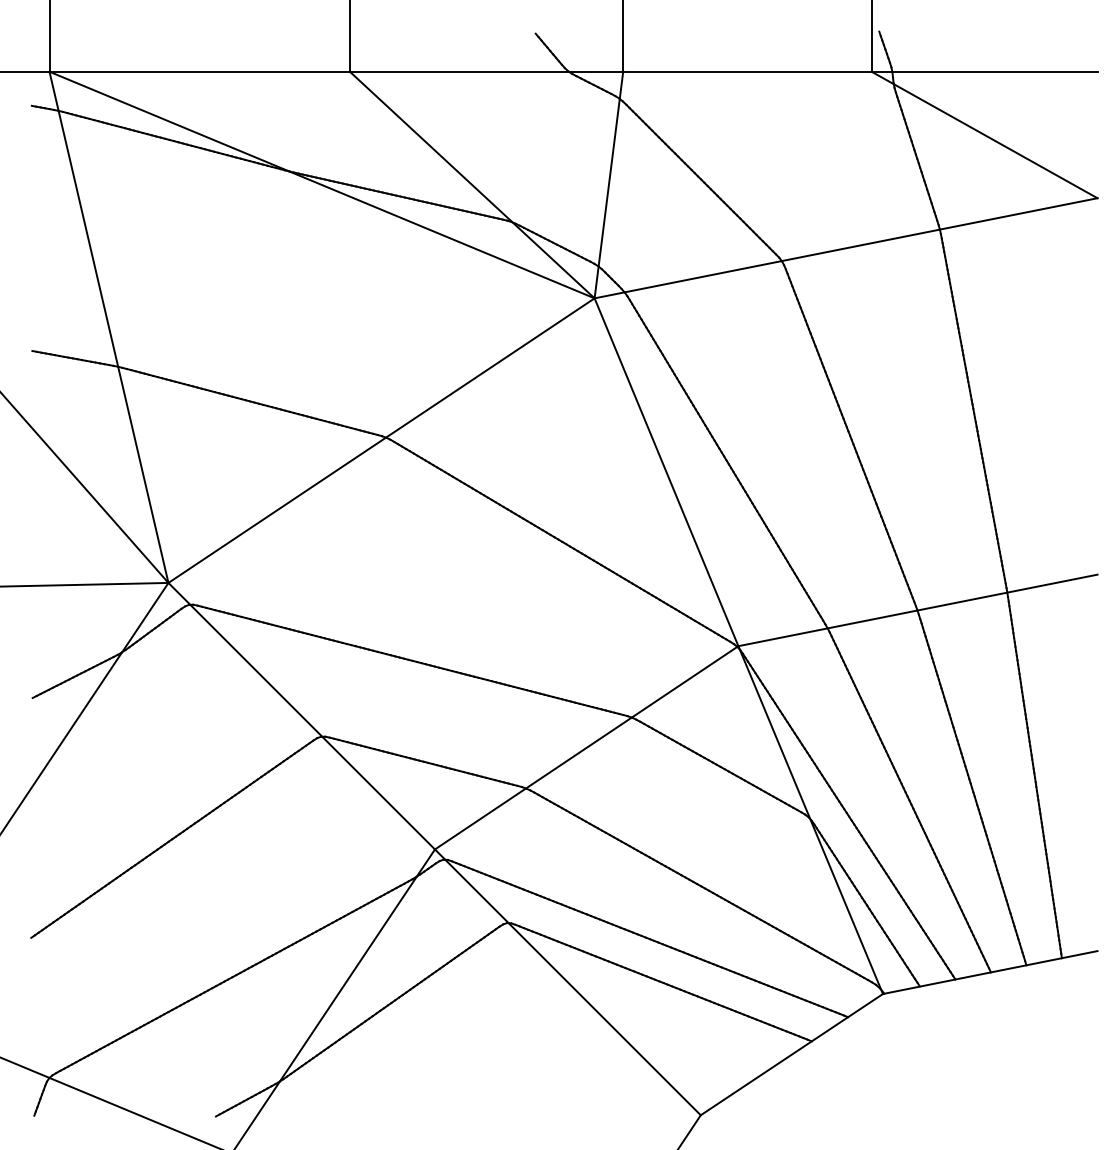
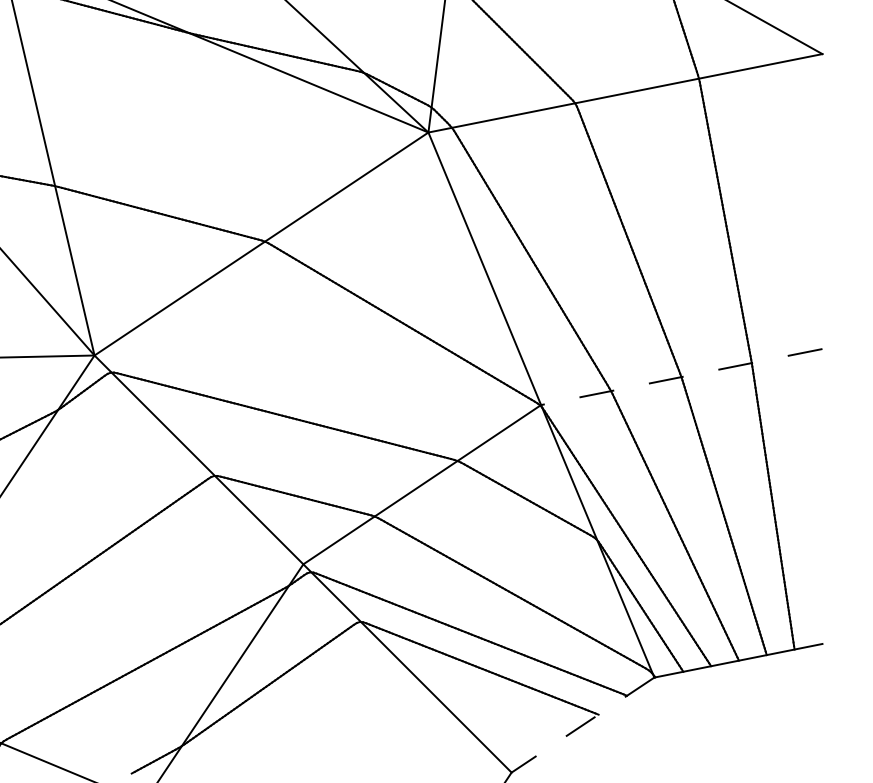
line: (917, 610) -> (681, 377), solid -> dashed
line: (791, 1054) -> (582, 724), solid -> dashed

